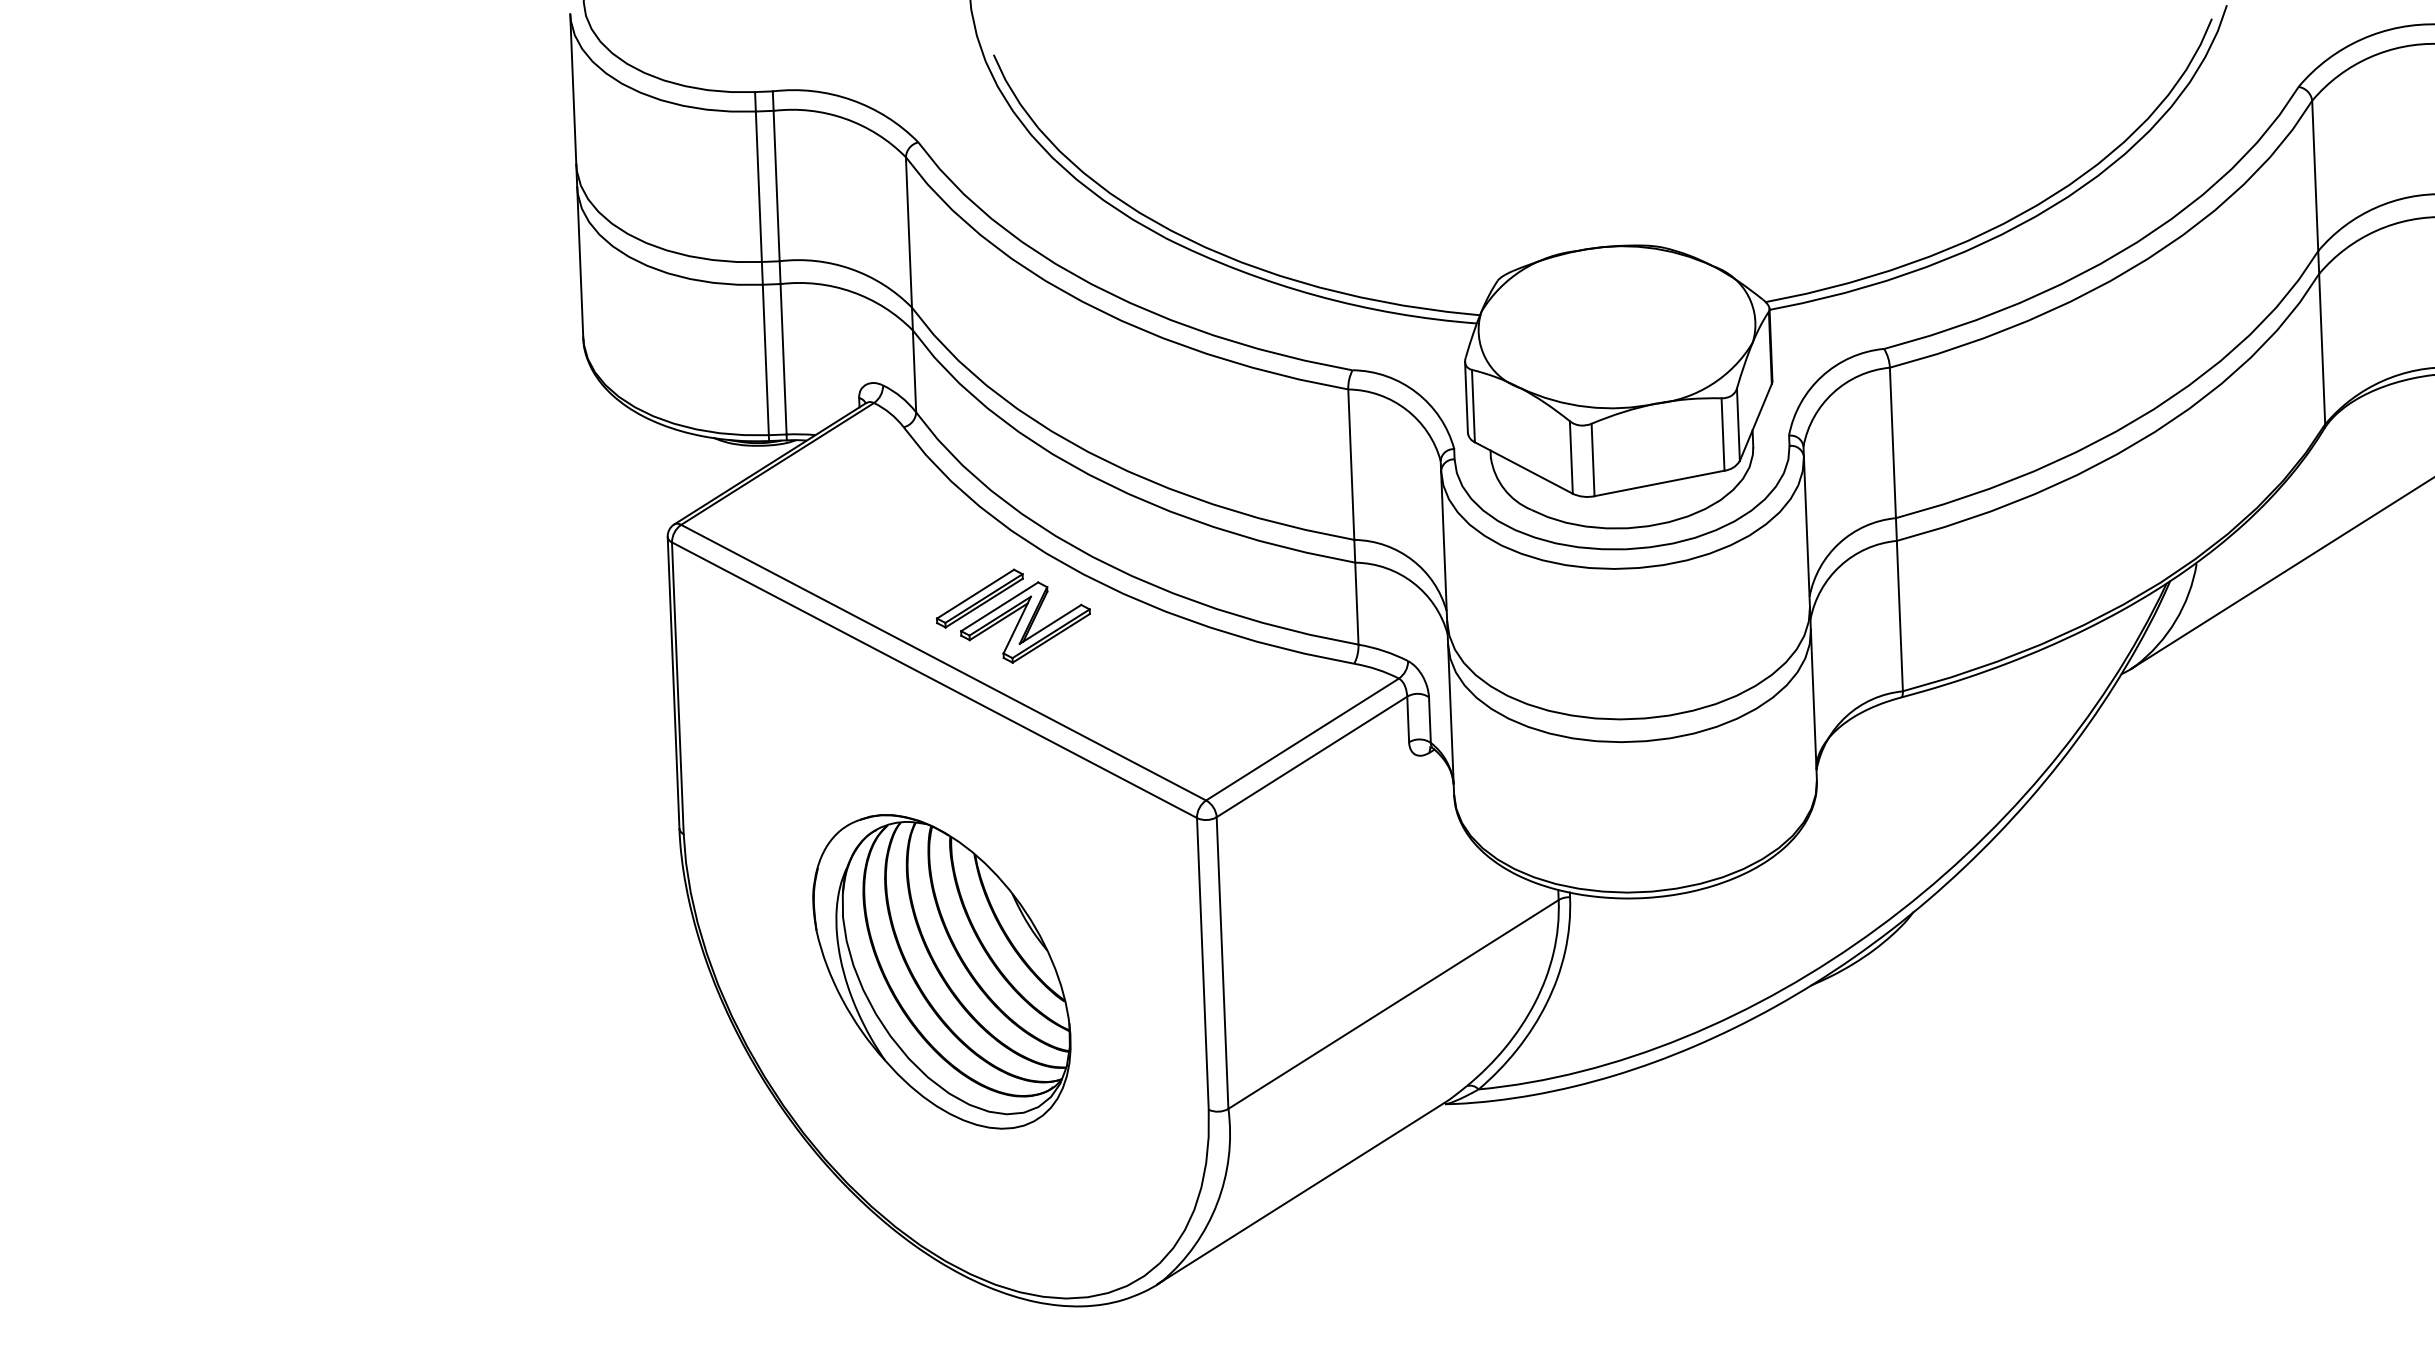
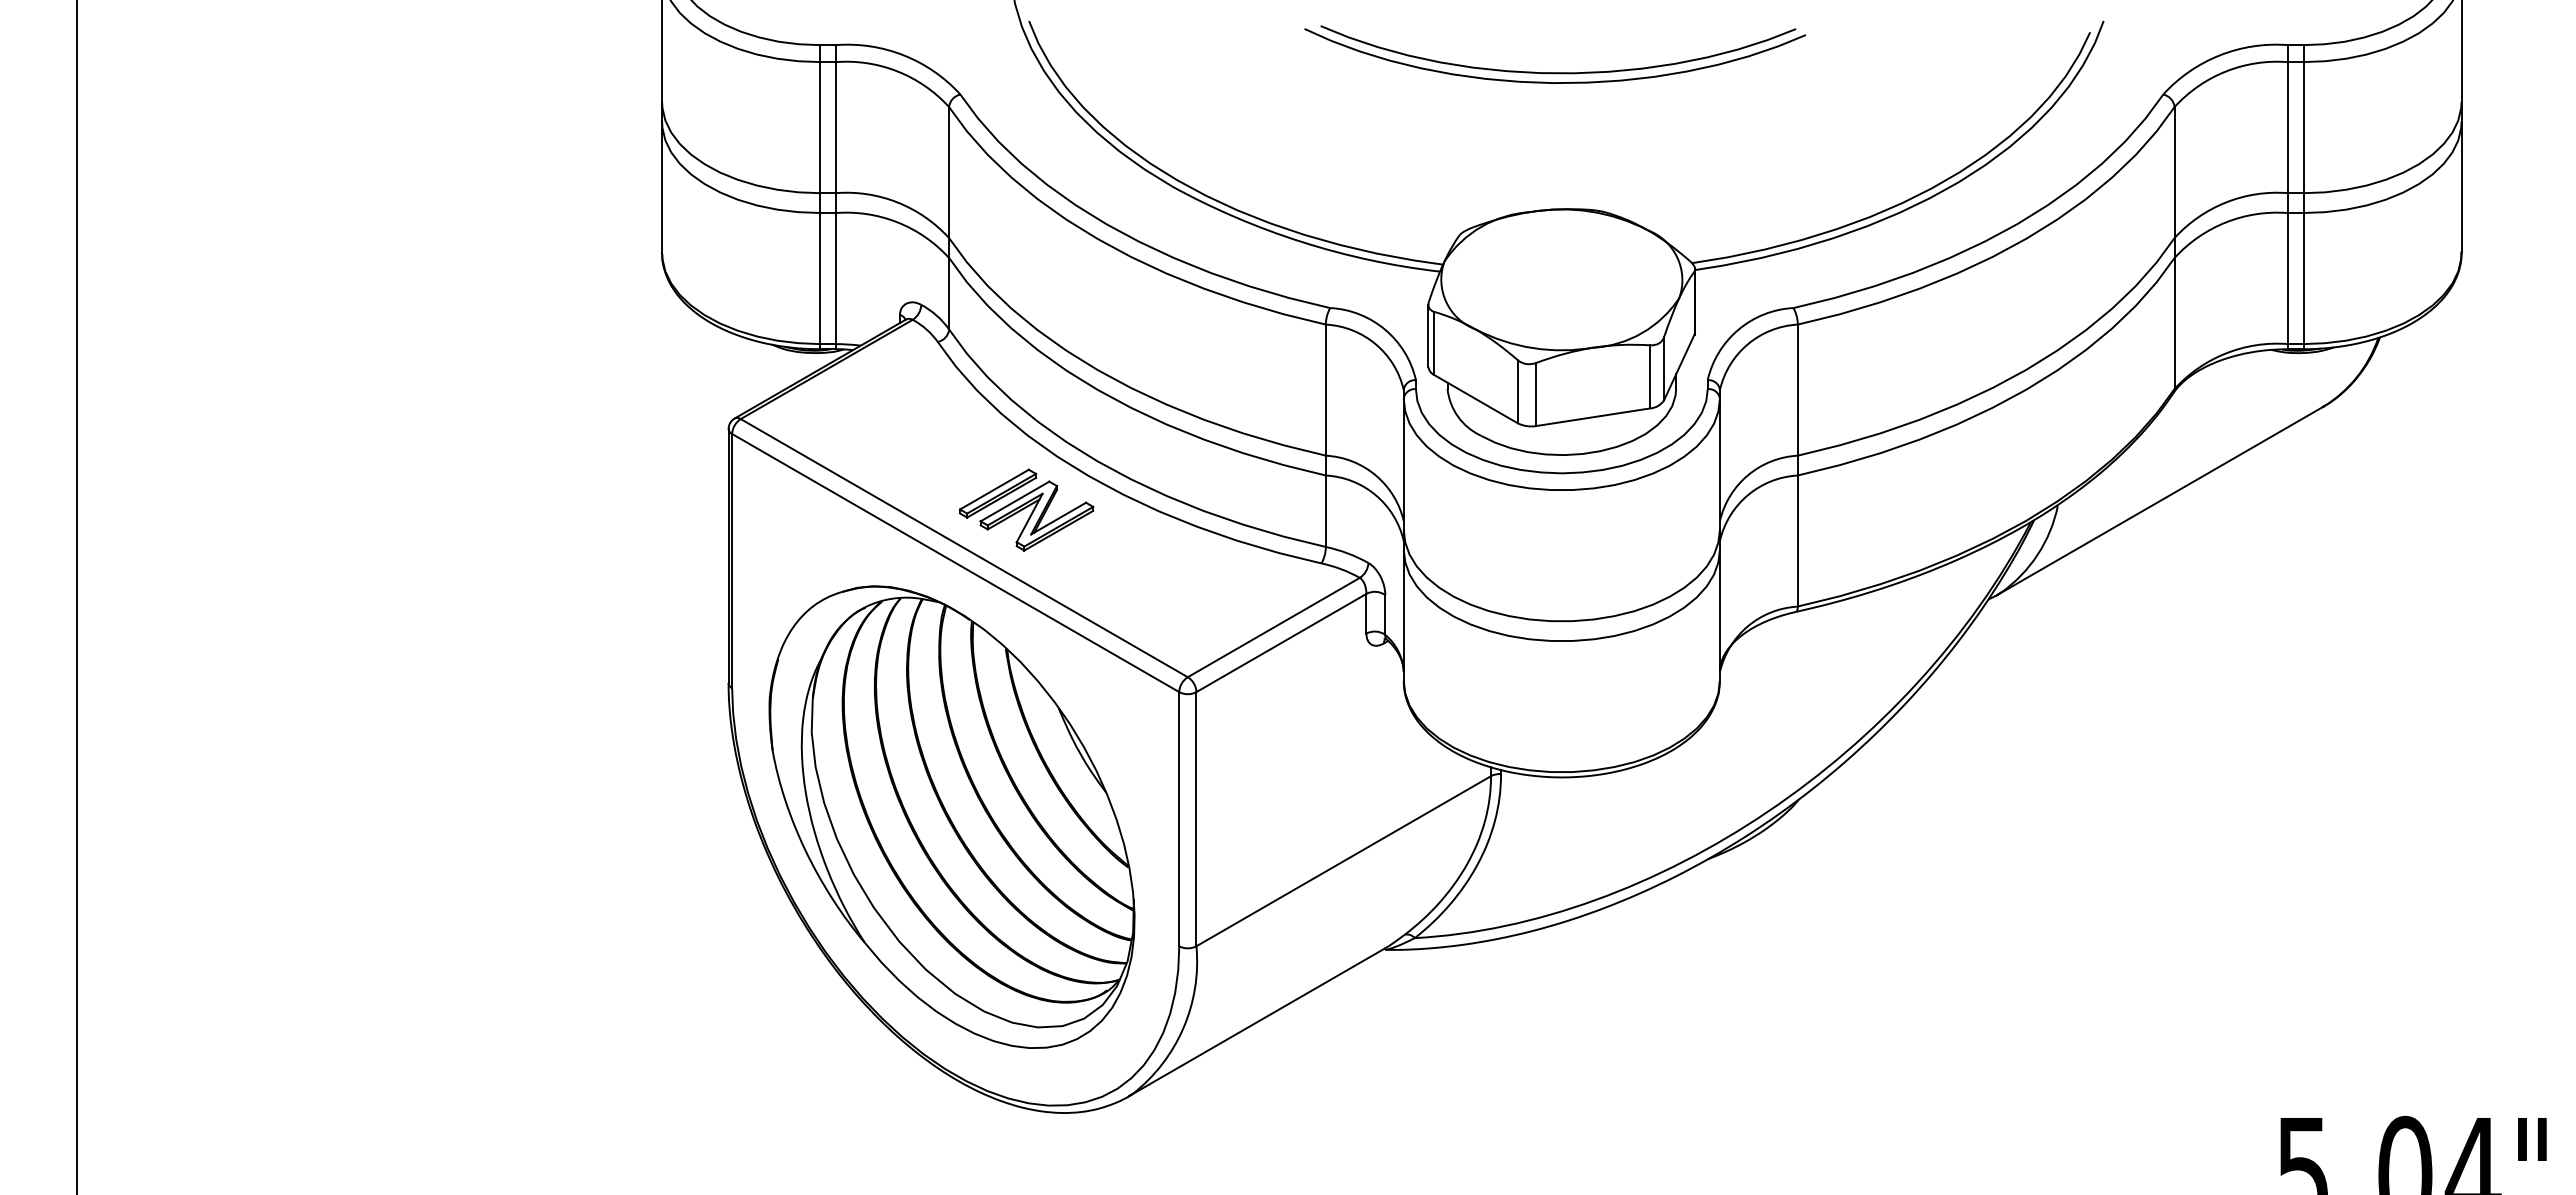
part: (1600, 89) -> (1555, 72), added
part: (941, 971) -> (951, 816), size x1.67

